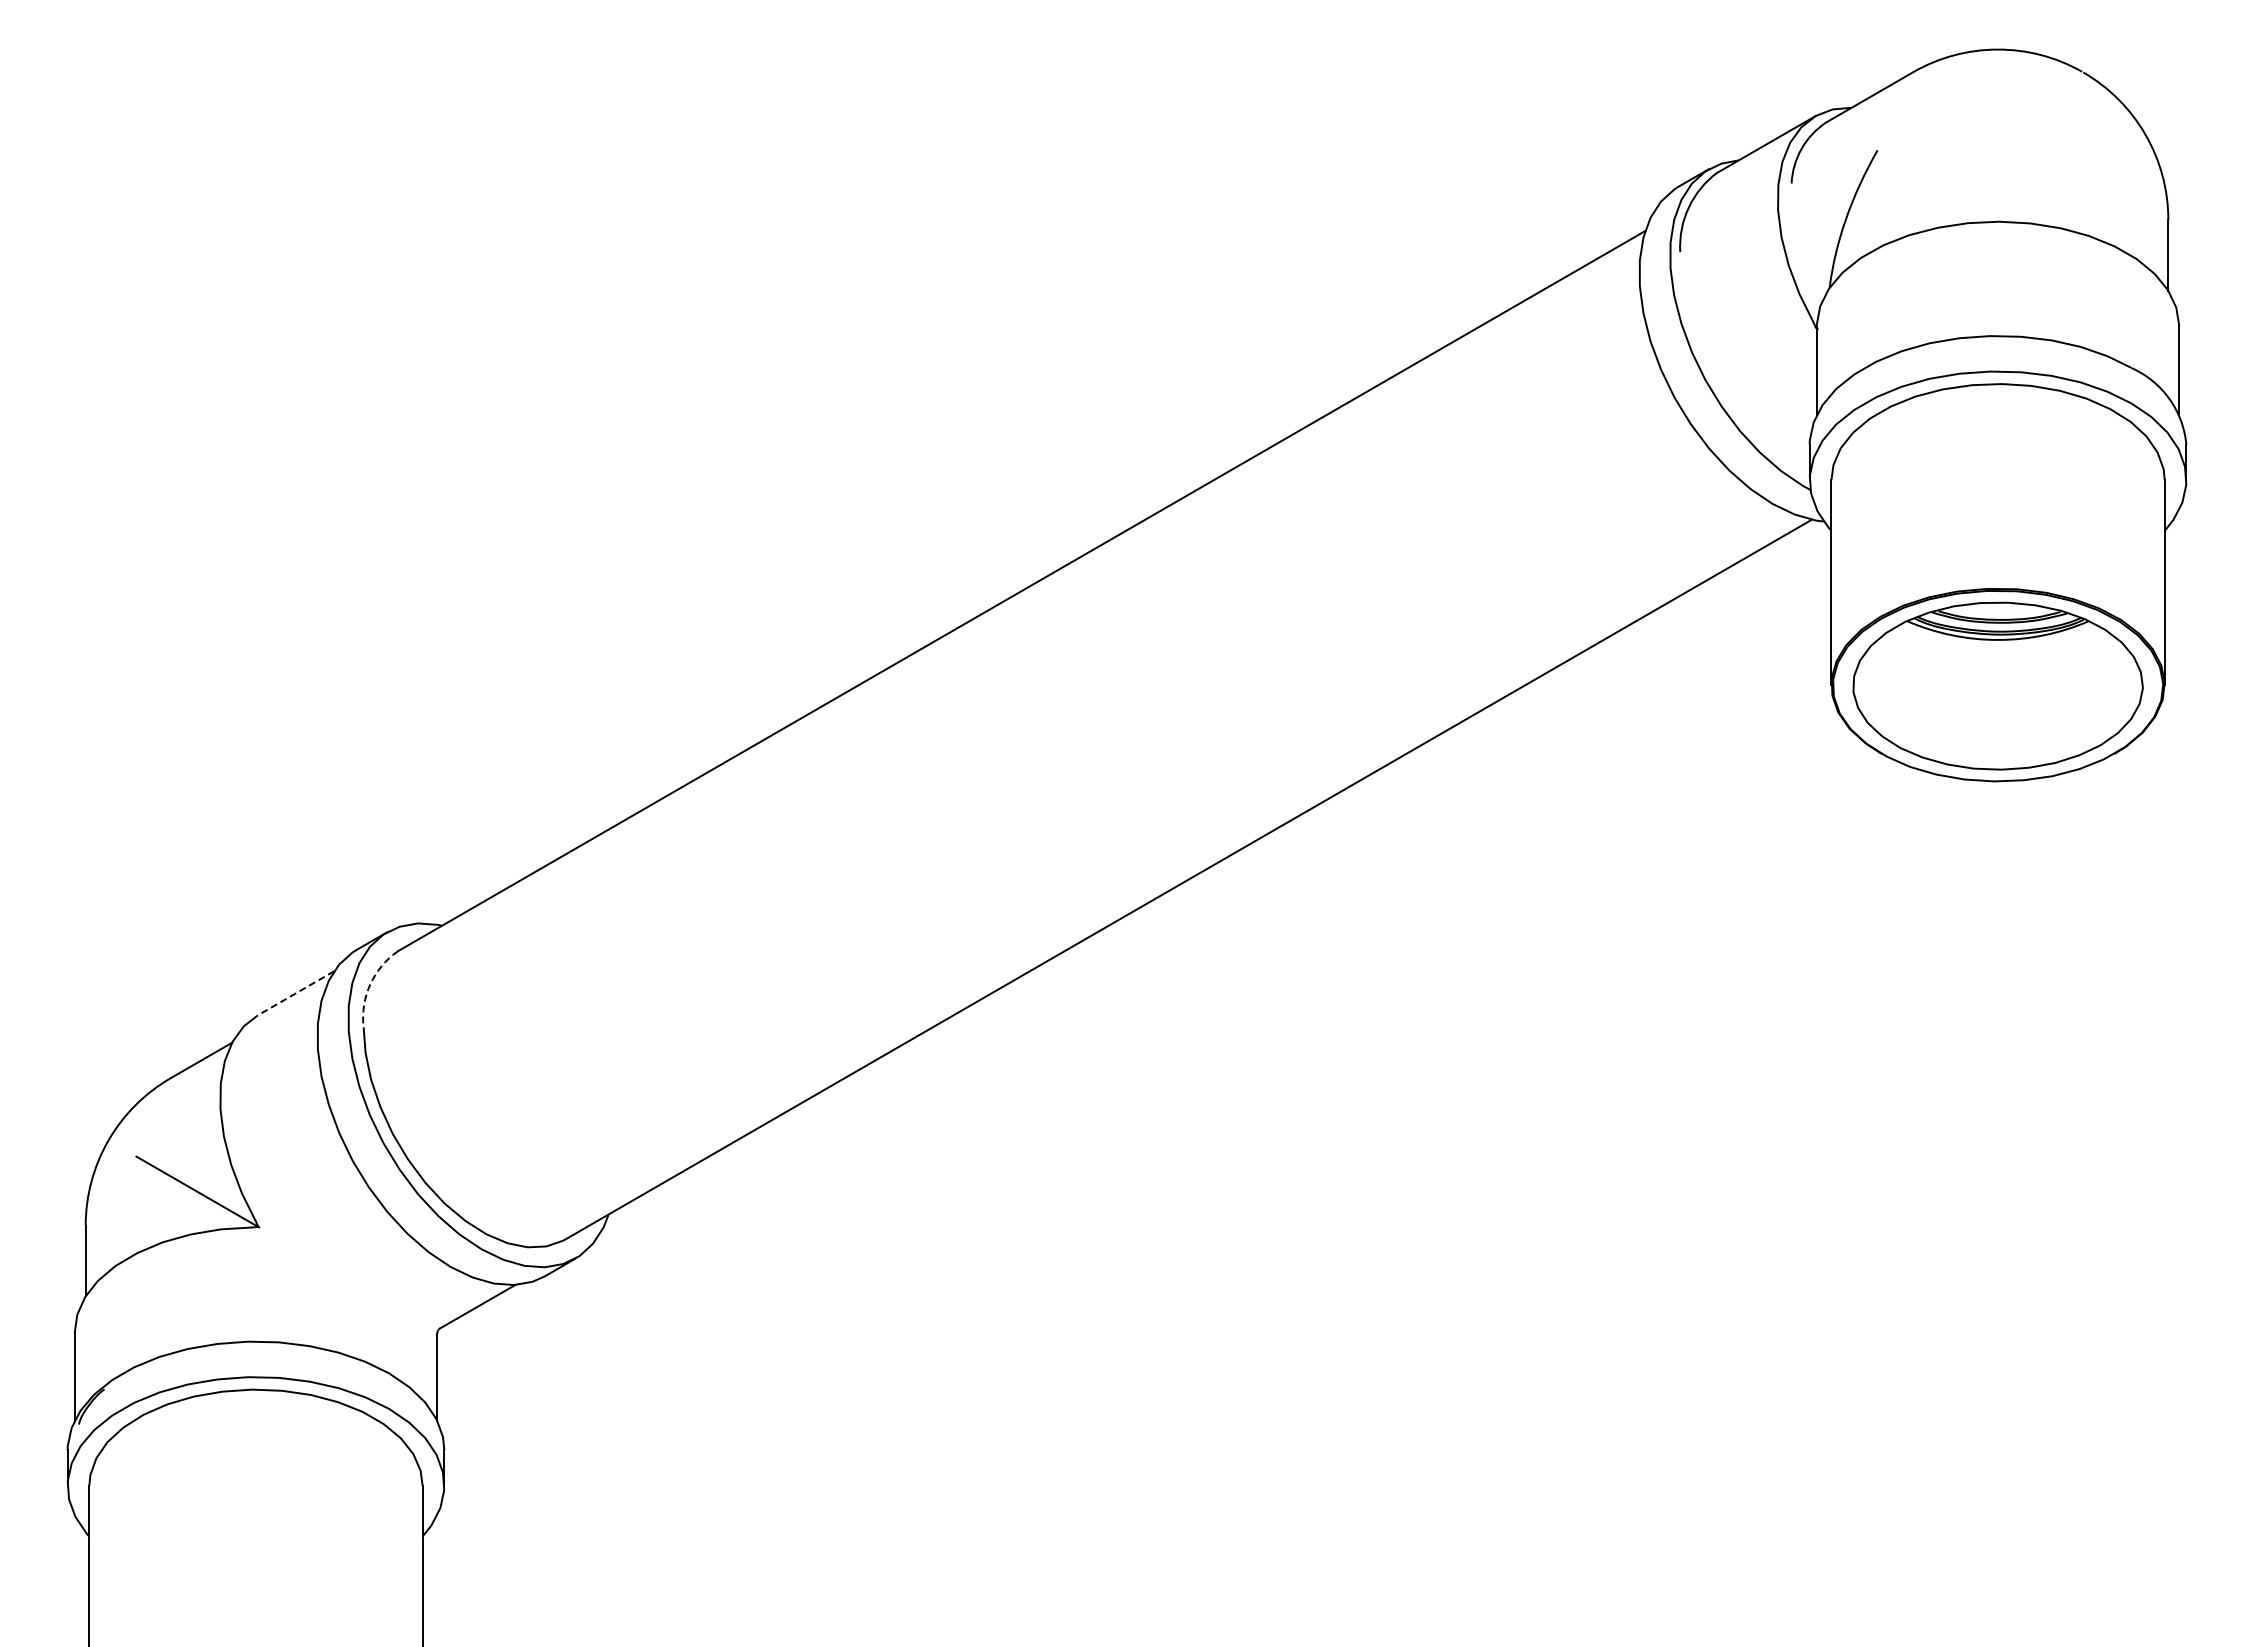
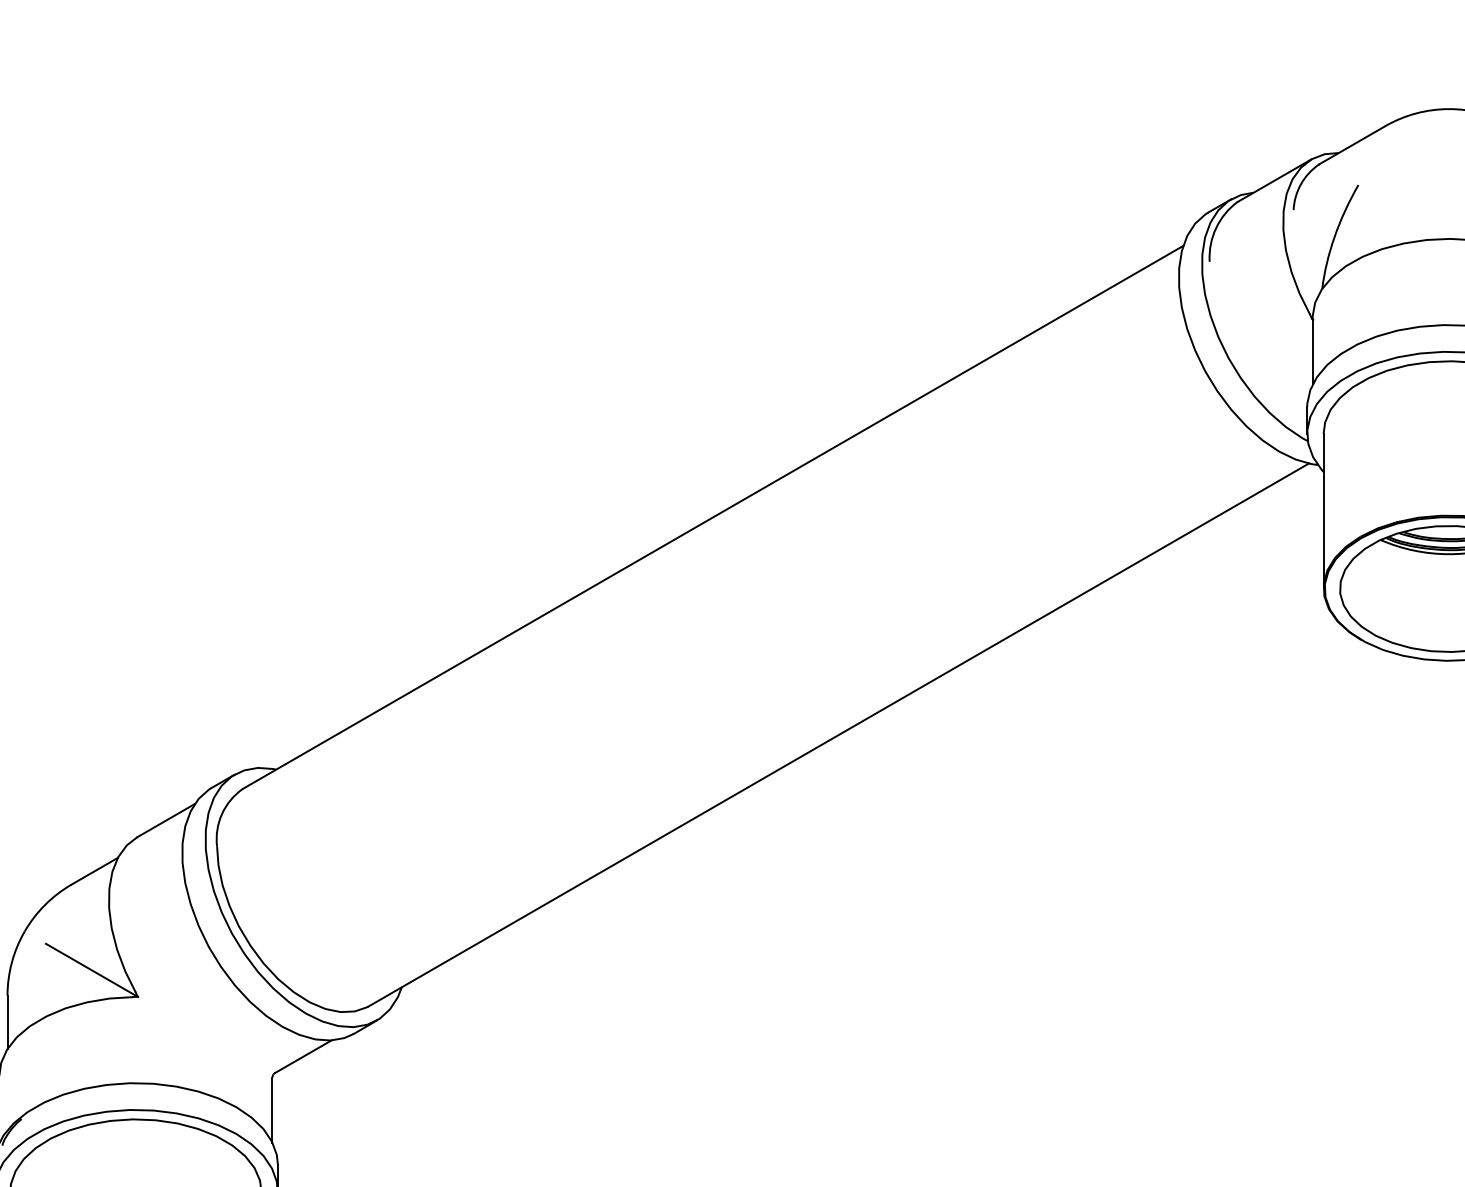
arc: (370, 984) -> (222, 813), dashed -> solid
line: (295, 993) -> (165, 820), dashed -> solid

